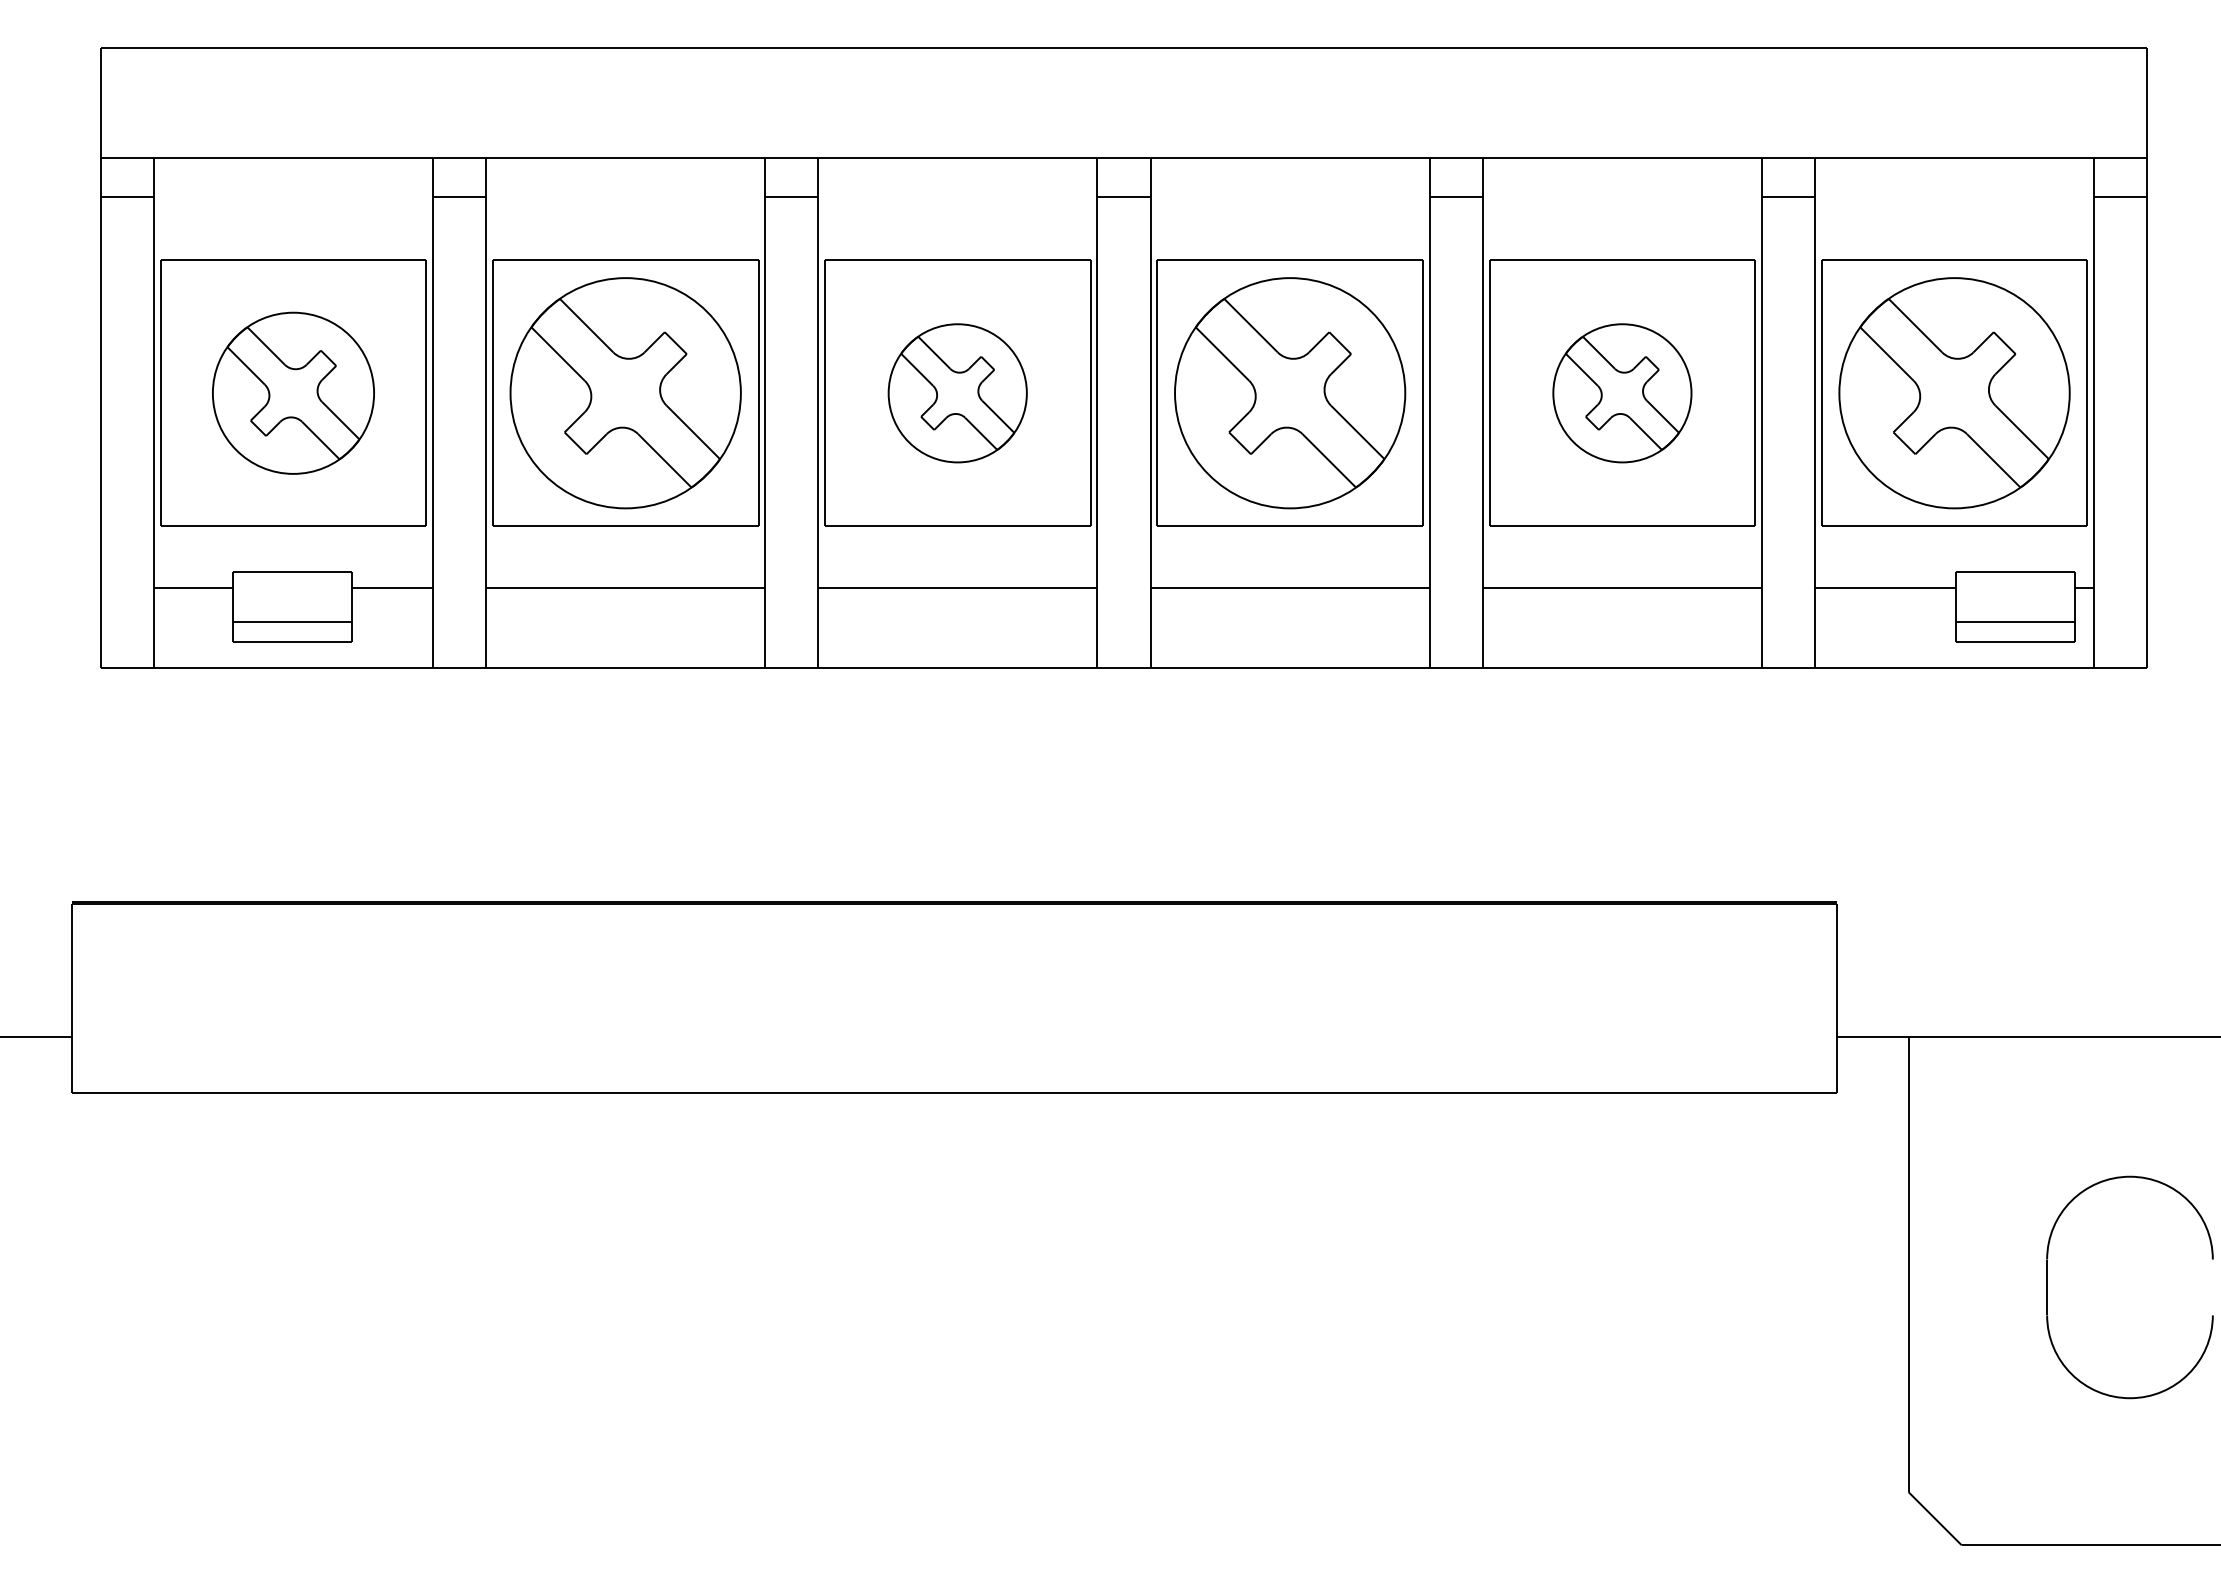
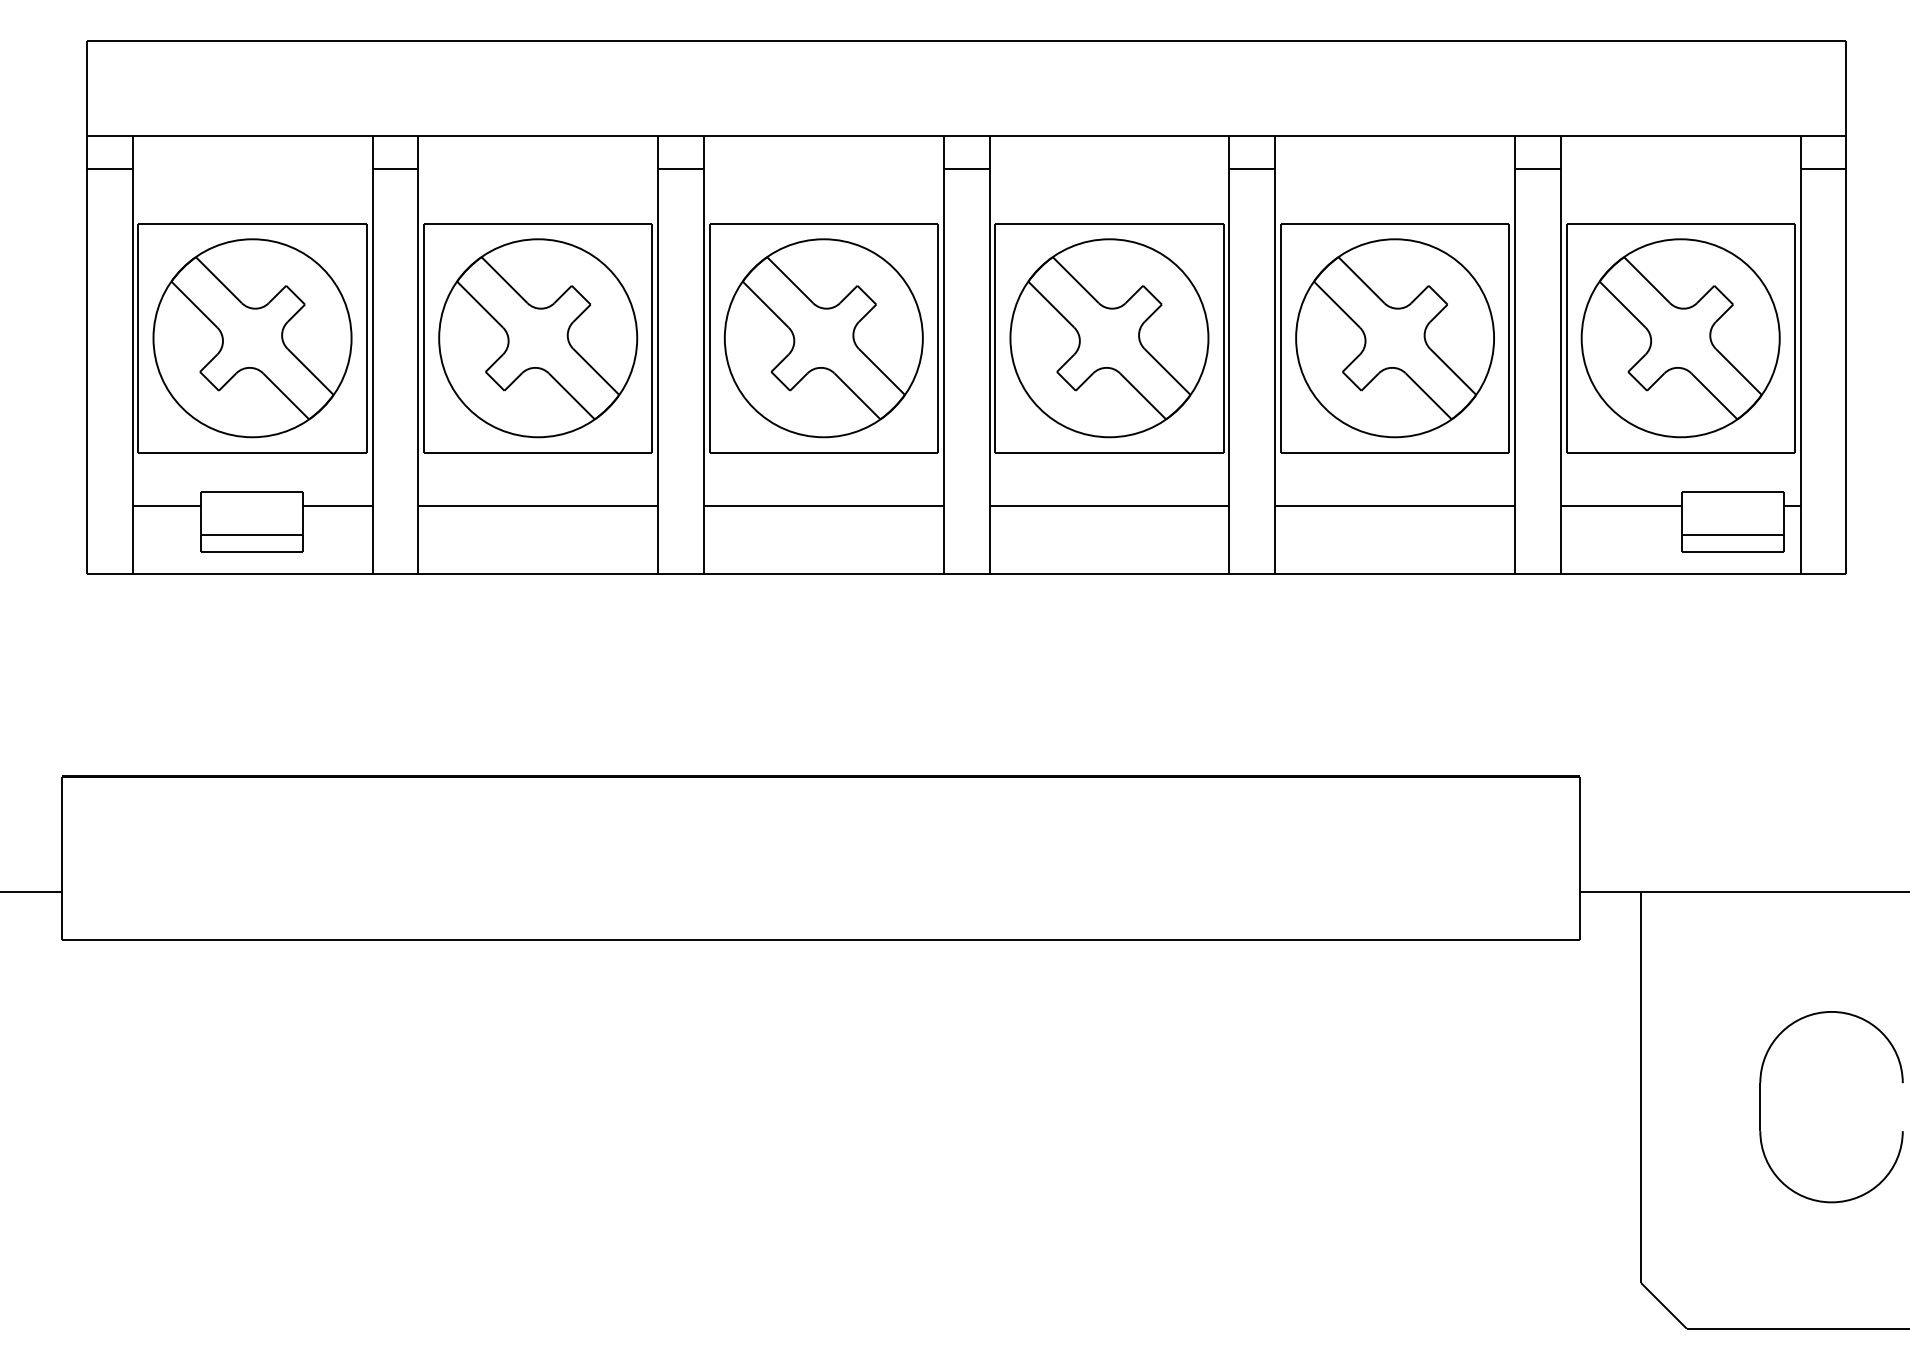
part: (293, 393) -> (252, 338), size x1.43
part: (957, 393) -> (823, 338), size x1.67
part: (1622, 393) -> (1395, 338), size x1.67

